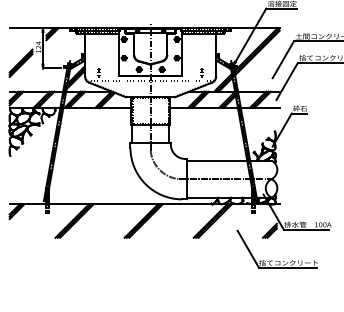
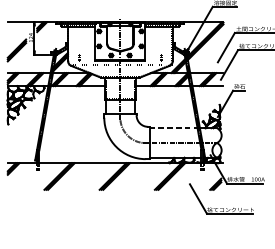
line: (217, 160) -> (173, 128), solid -> dashed

